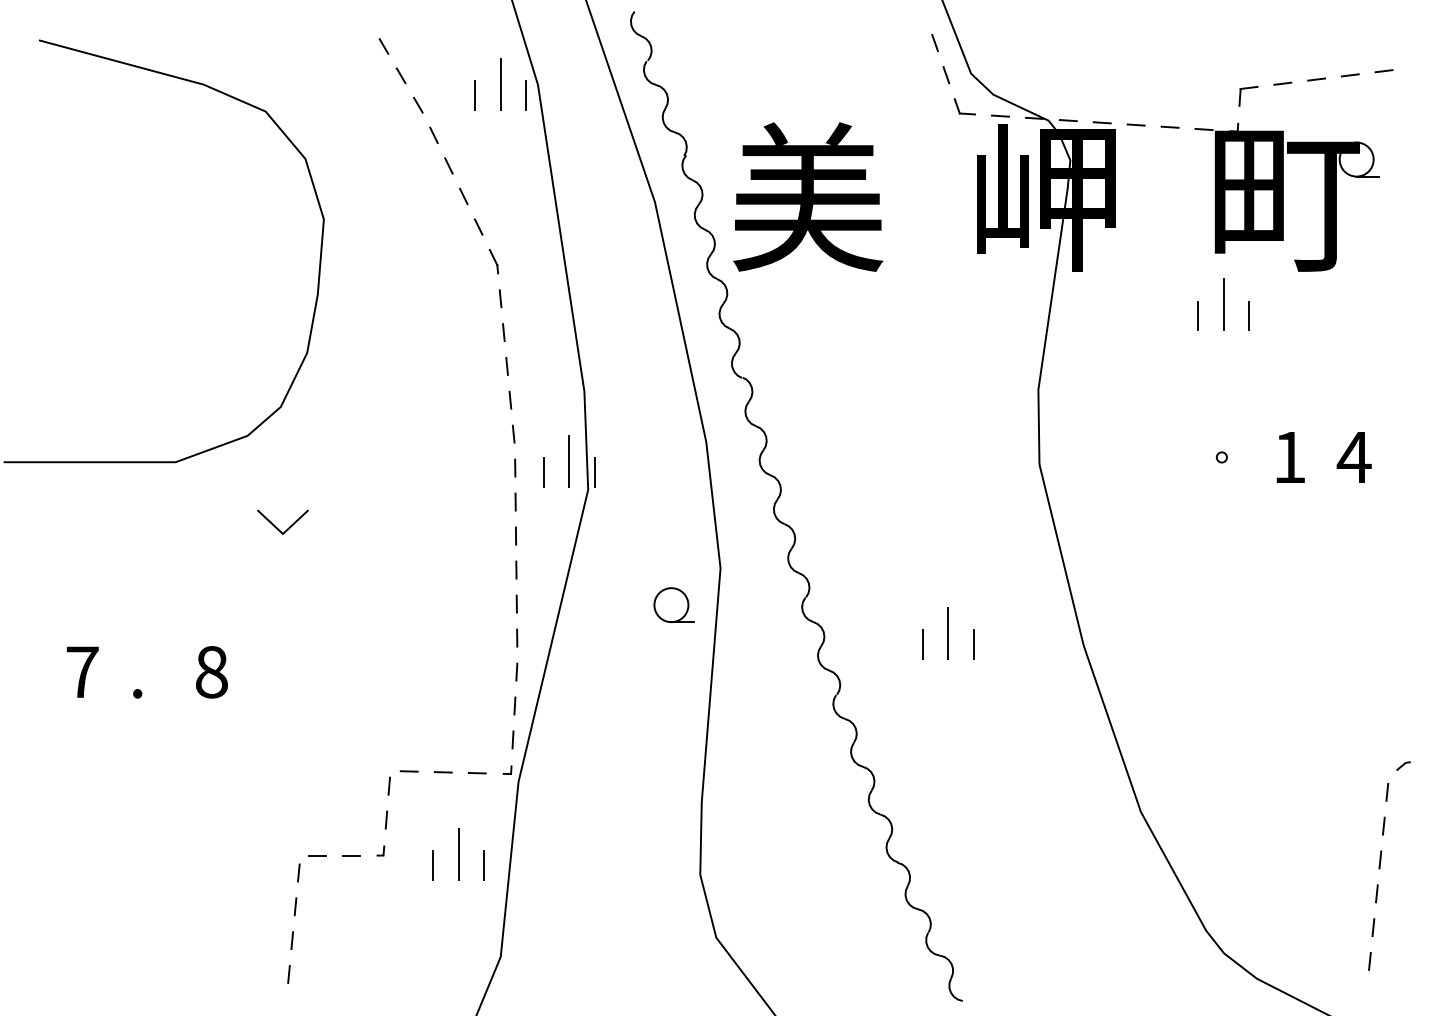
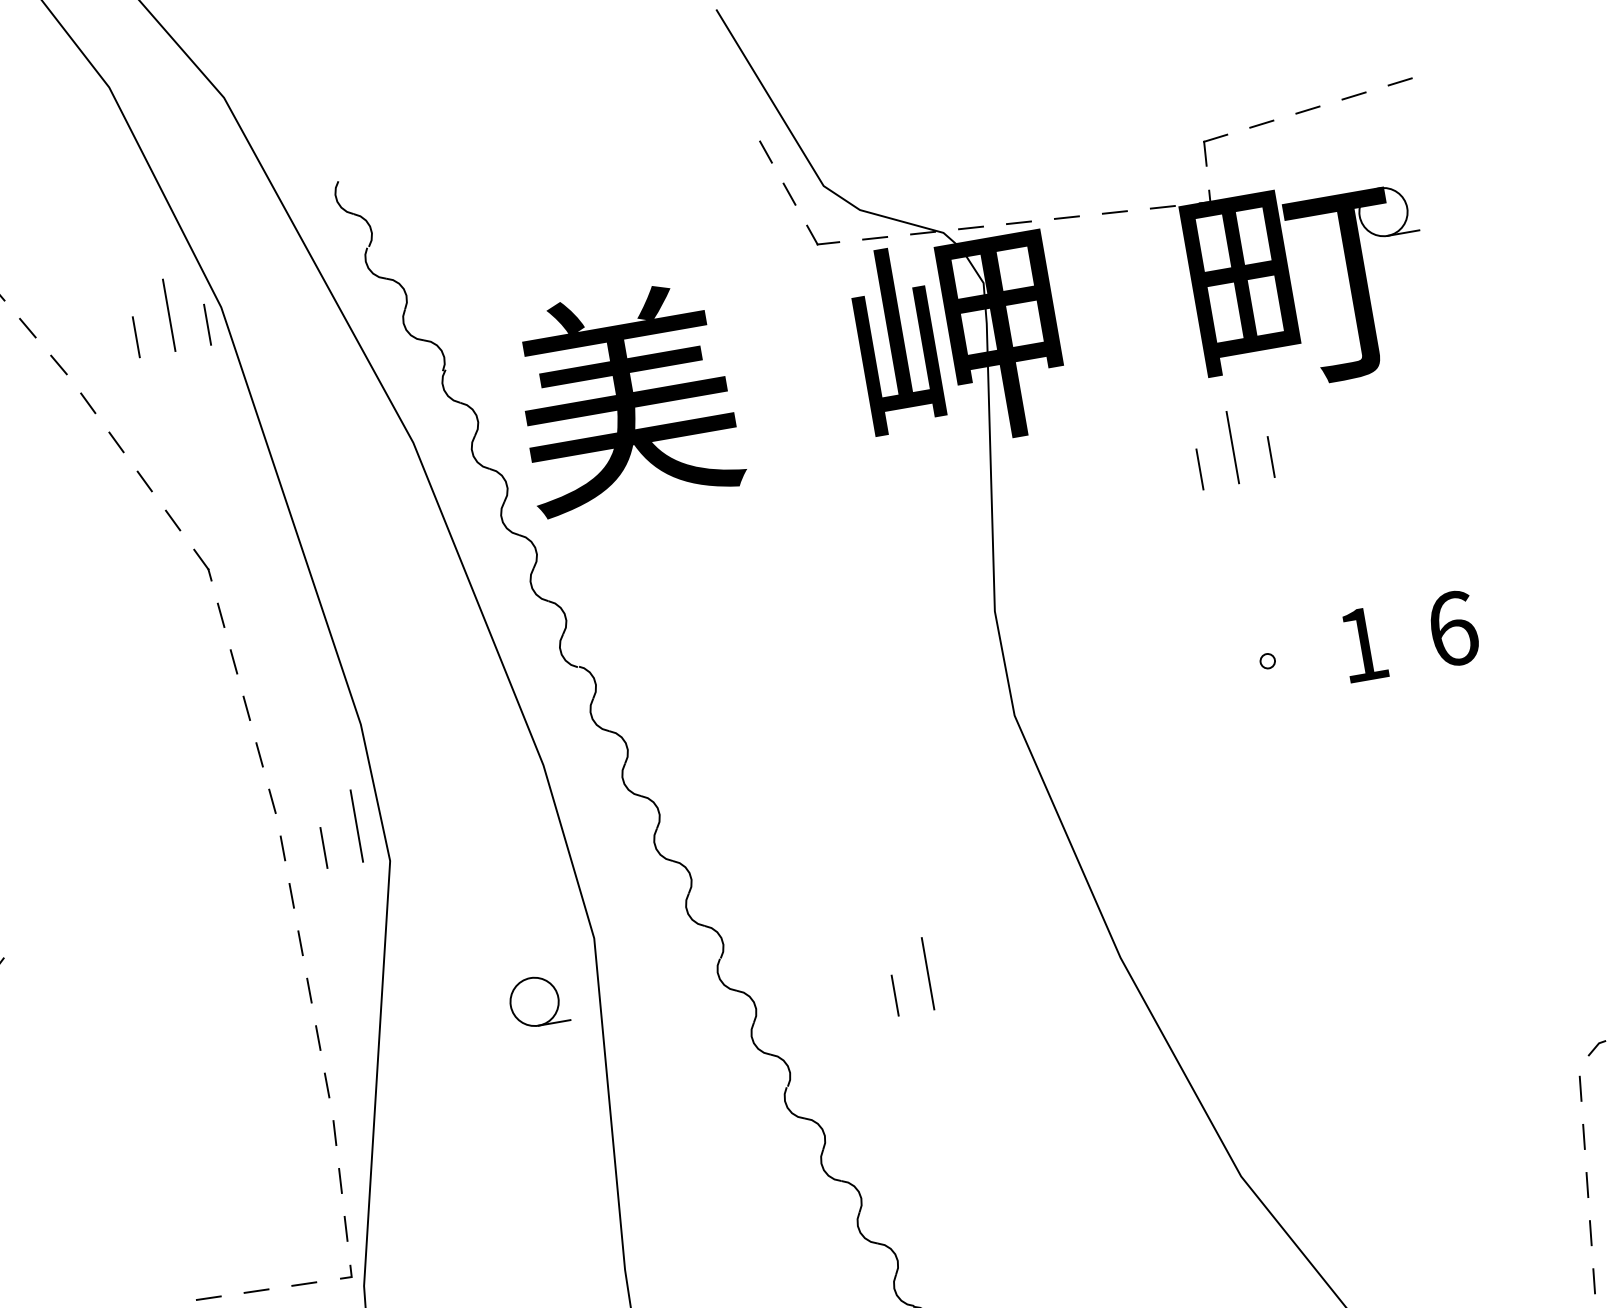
text: (1353, 457) -> (1451, 629), 4 -> 6
line: (594, 472) -> (394, 835), removed
line: (973, 644) -> (966, 983), removed

